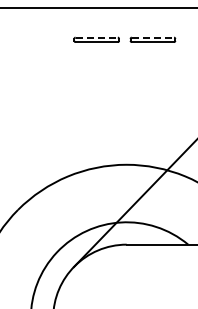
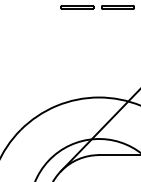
line: (97, 37) -> (77, 5), dashed -> solid
line: (153, 37) -> (118, 5), dashed -> solid

